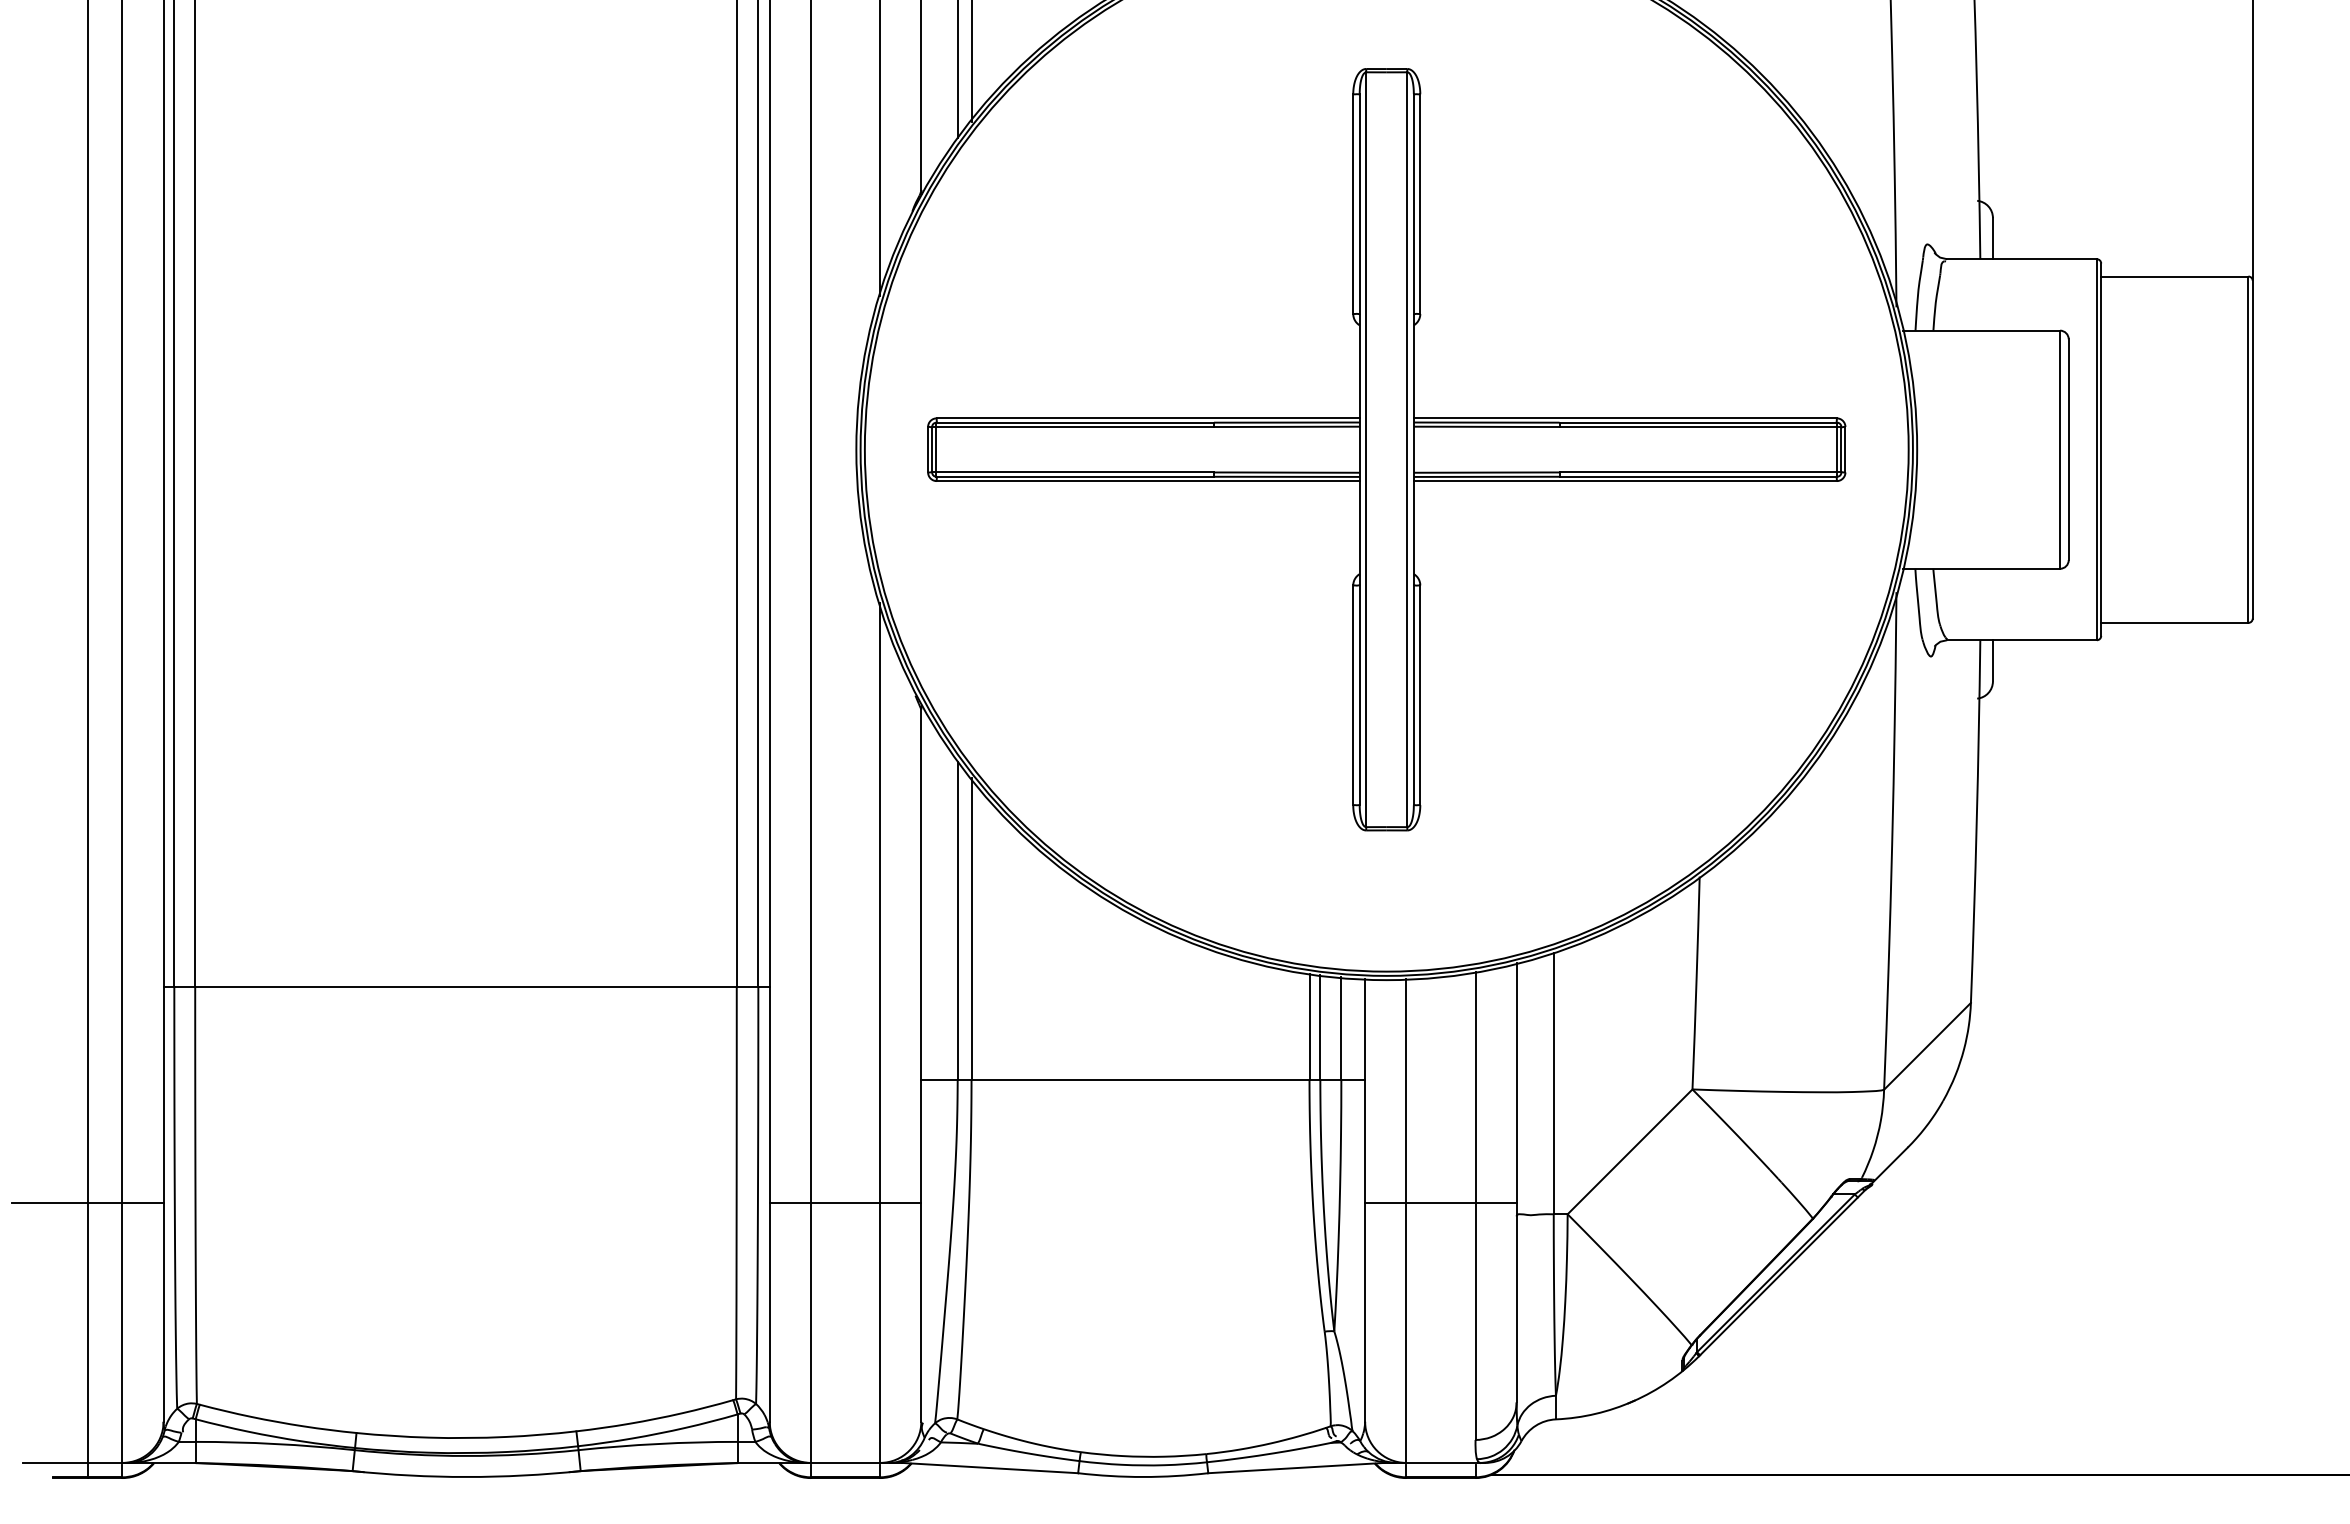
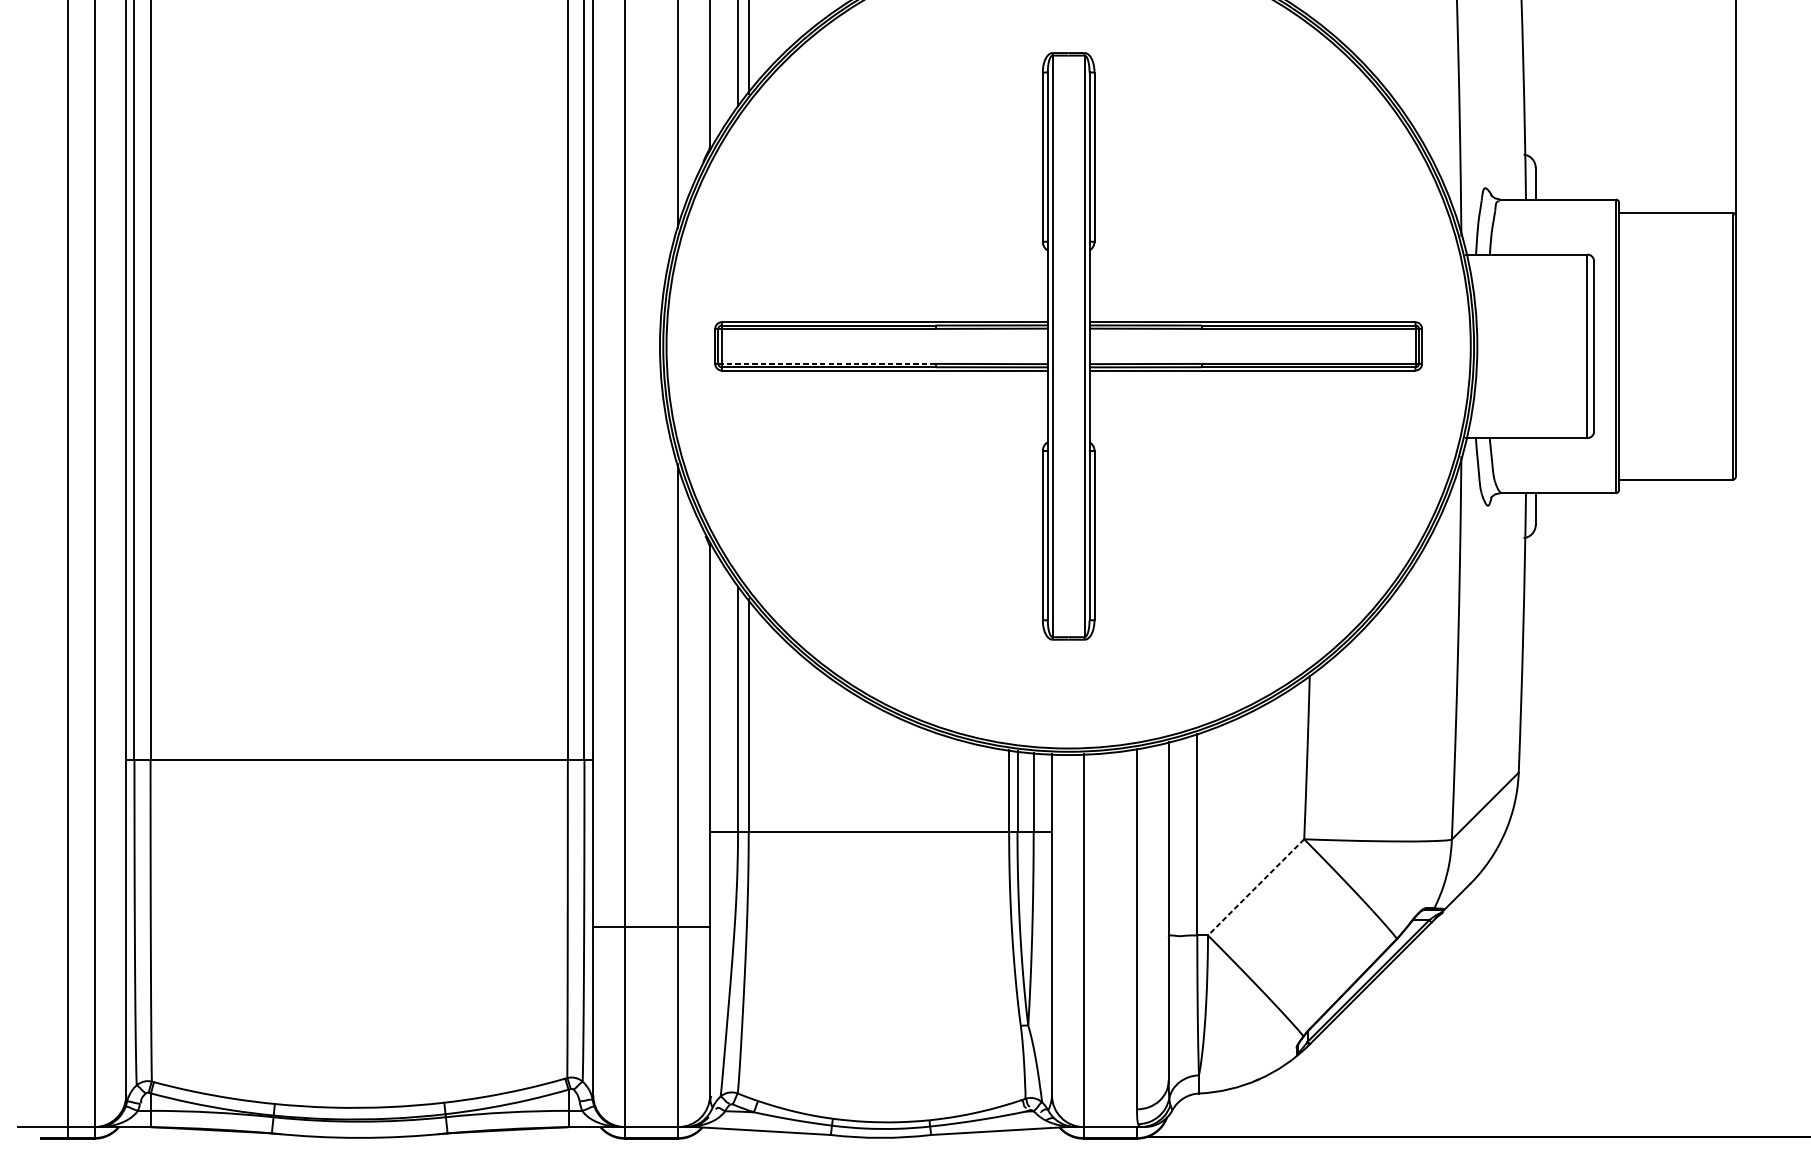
line: (1073, 472) -> (827, 363), solid -> dashed
line: (1629, 1152) -> (1255, 887), solid -> dashed
line: (87, 1203) -> (67, 927), removed
line: (1440, 1203) -> (1110, 927), removed

